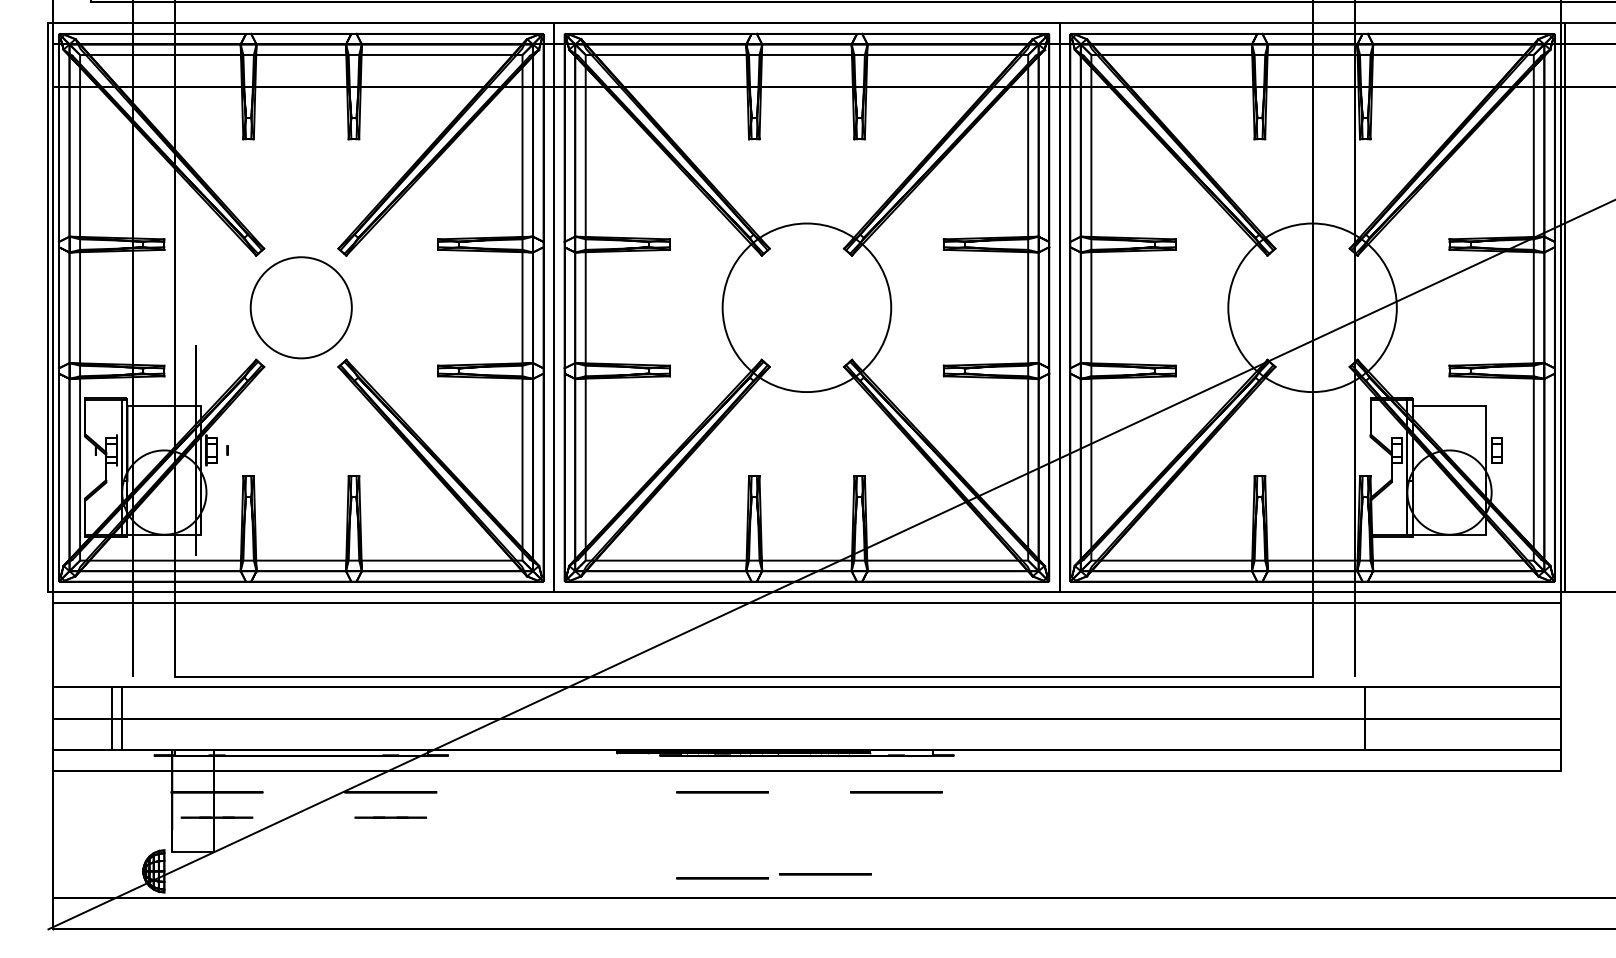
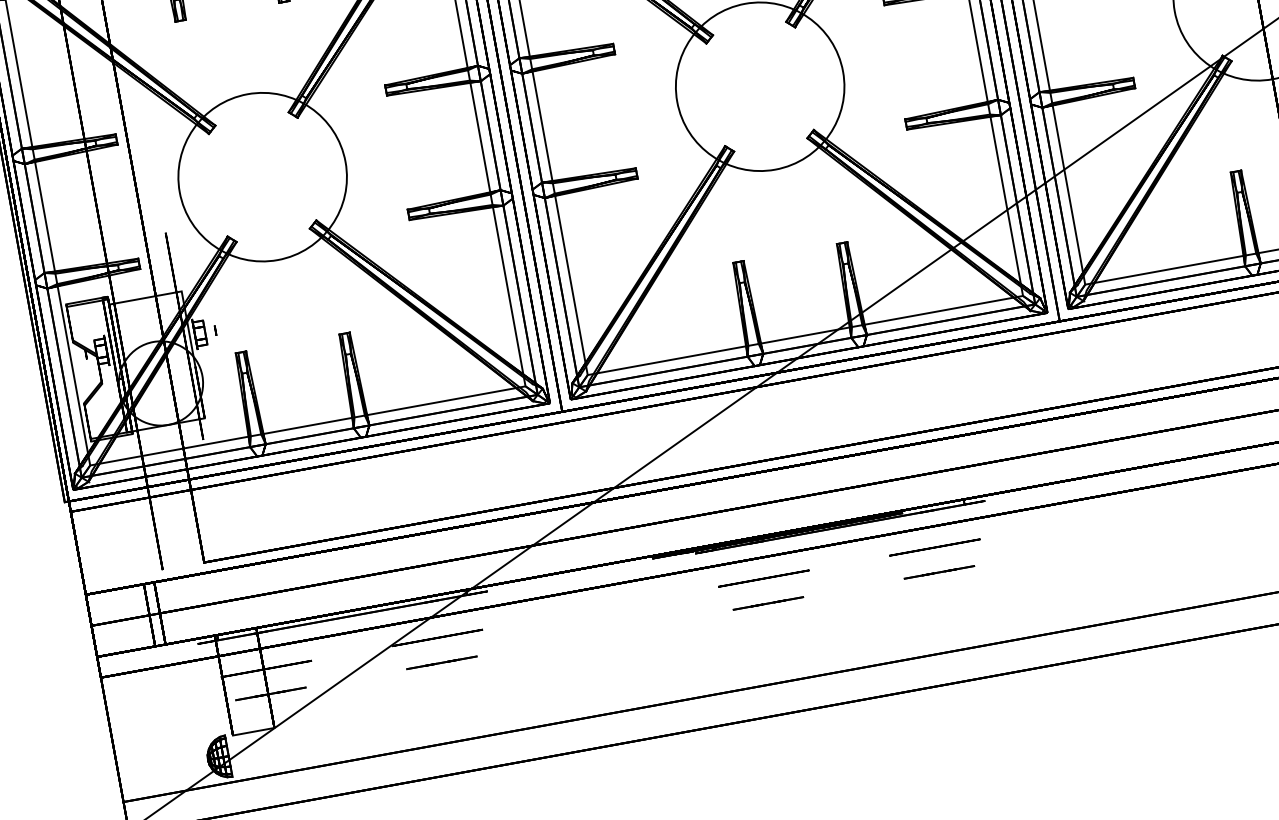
circle: (301, 307) -> (262, 176), size x1.67
line: (722, 817) -> (768, 603), added
line: (896, 817) -> (939, 572), added
circle: (825, 874) -> (879, 641), removed
circle: (722, 878) -> (779, 663), removed

